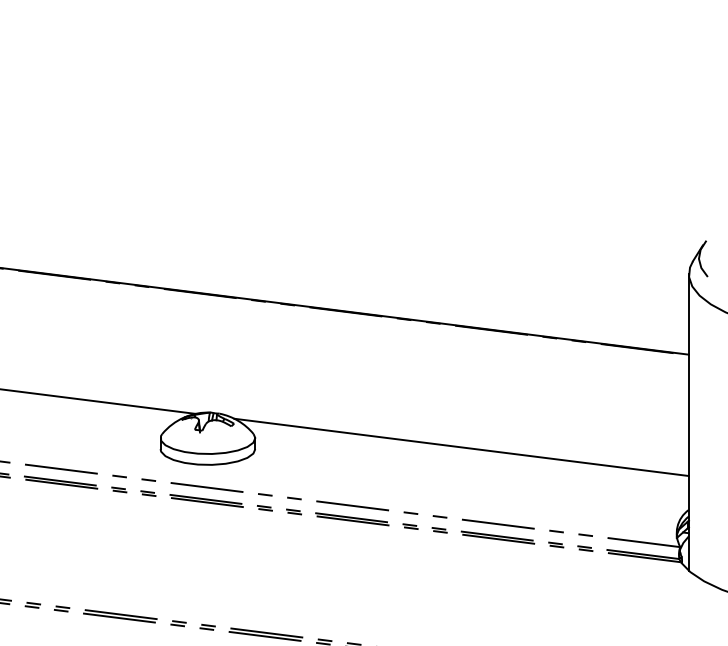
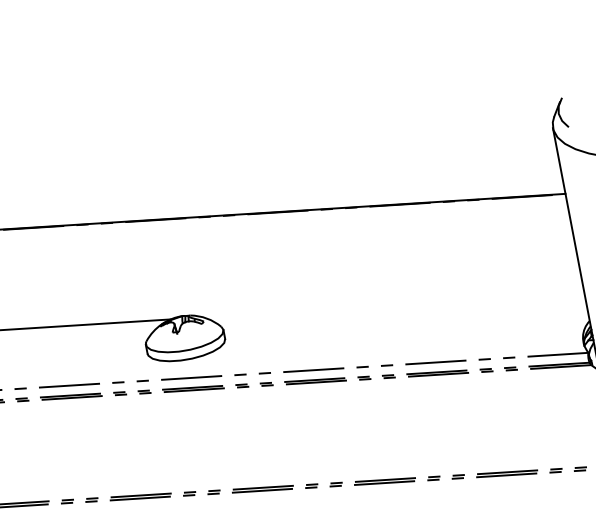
line: (461, 447) -> (393, 305), removed

